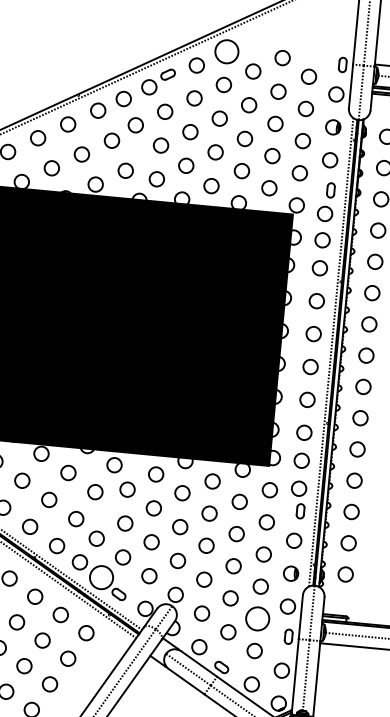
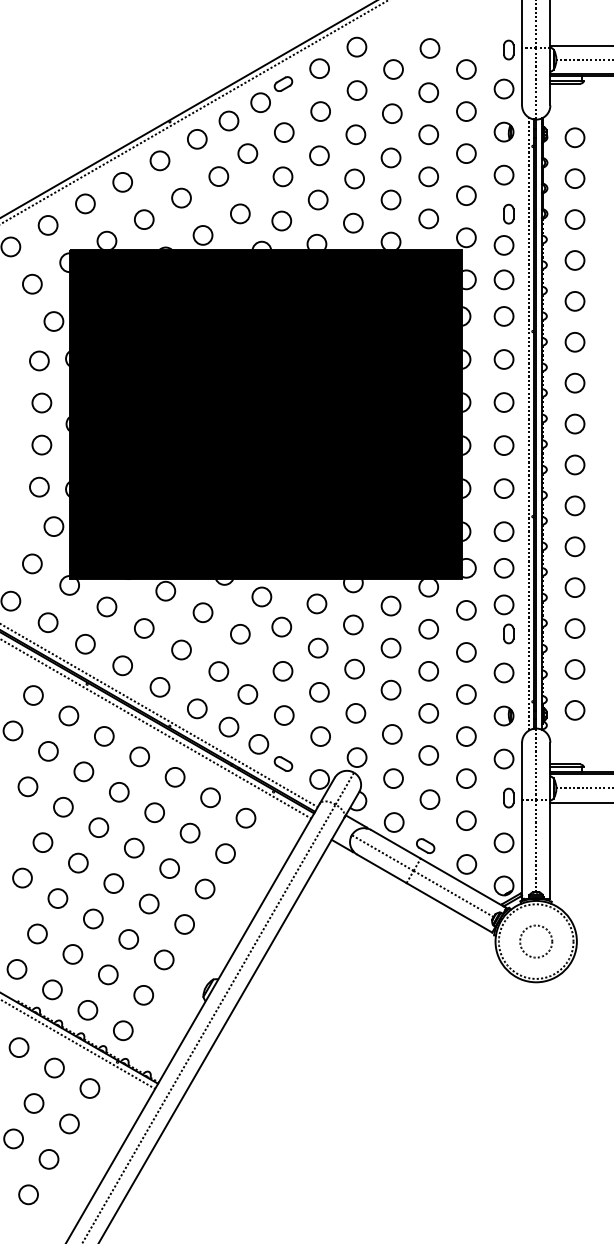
circle: (226, 51) -> (356, 46), size x0.62
circle: (101, 576) -> (258, 743), size x0.62
circle: (257, 618) -> (466, 778), size x0.62

